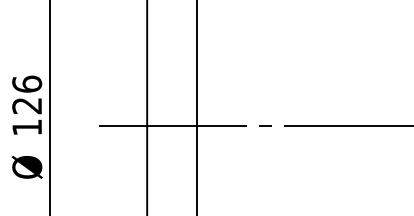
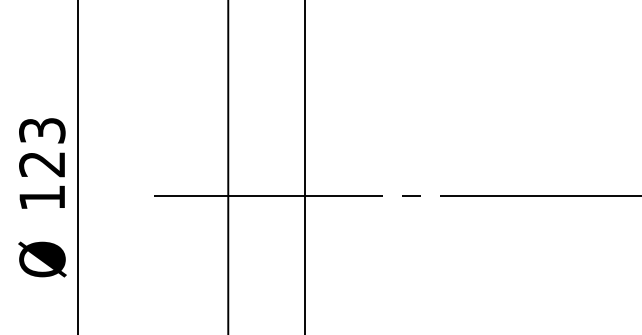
text: (27, 83) -> (42, 129), 126 -> 123

